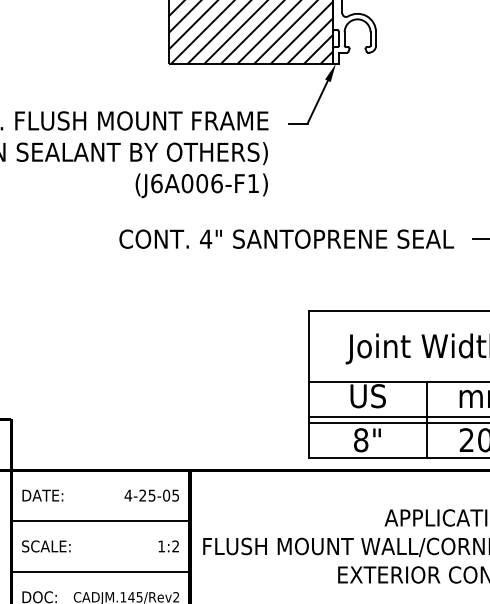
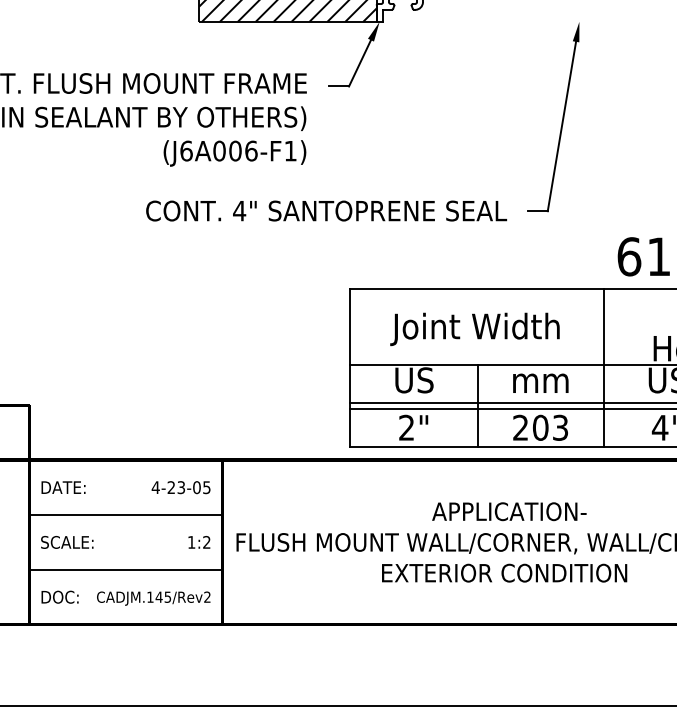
text: (360, 439) -> (406, 427), 8" -> 2"
text: (152, 495) -> (181, 487), 4-25-05 -> 4-23-05

